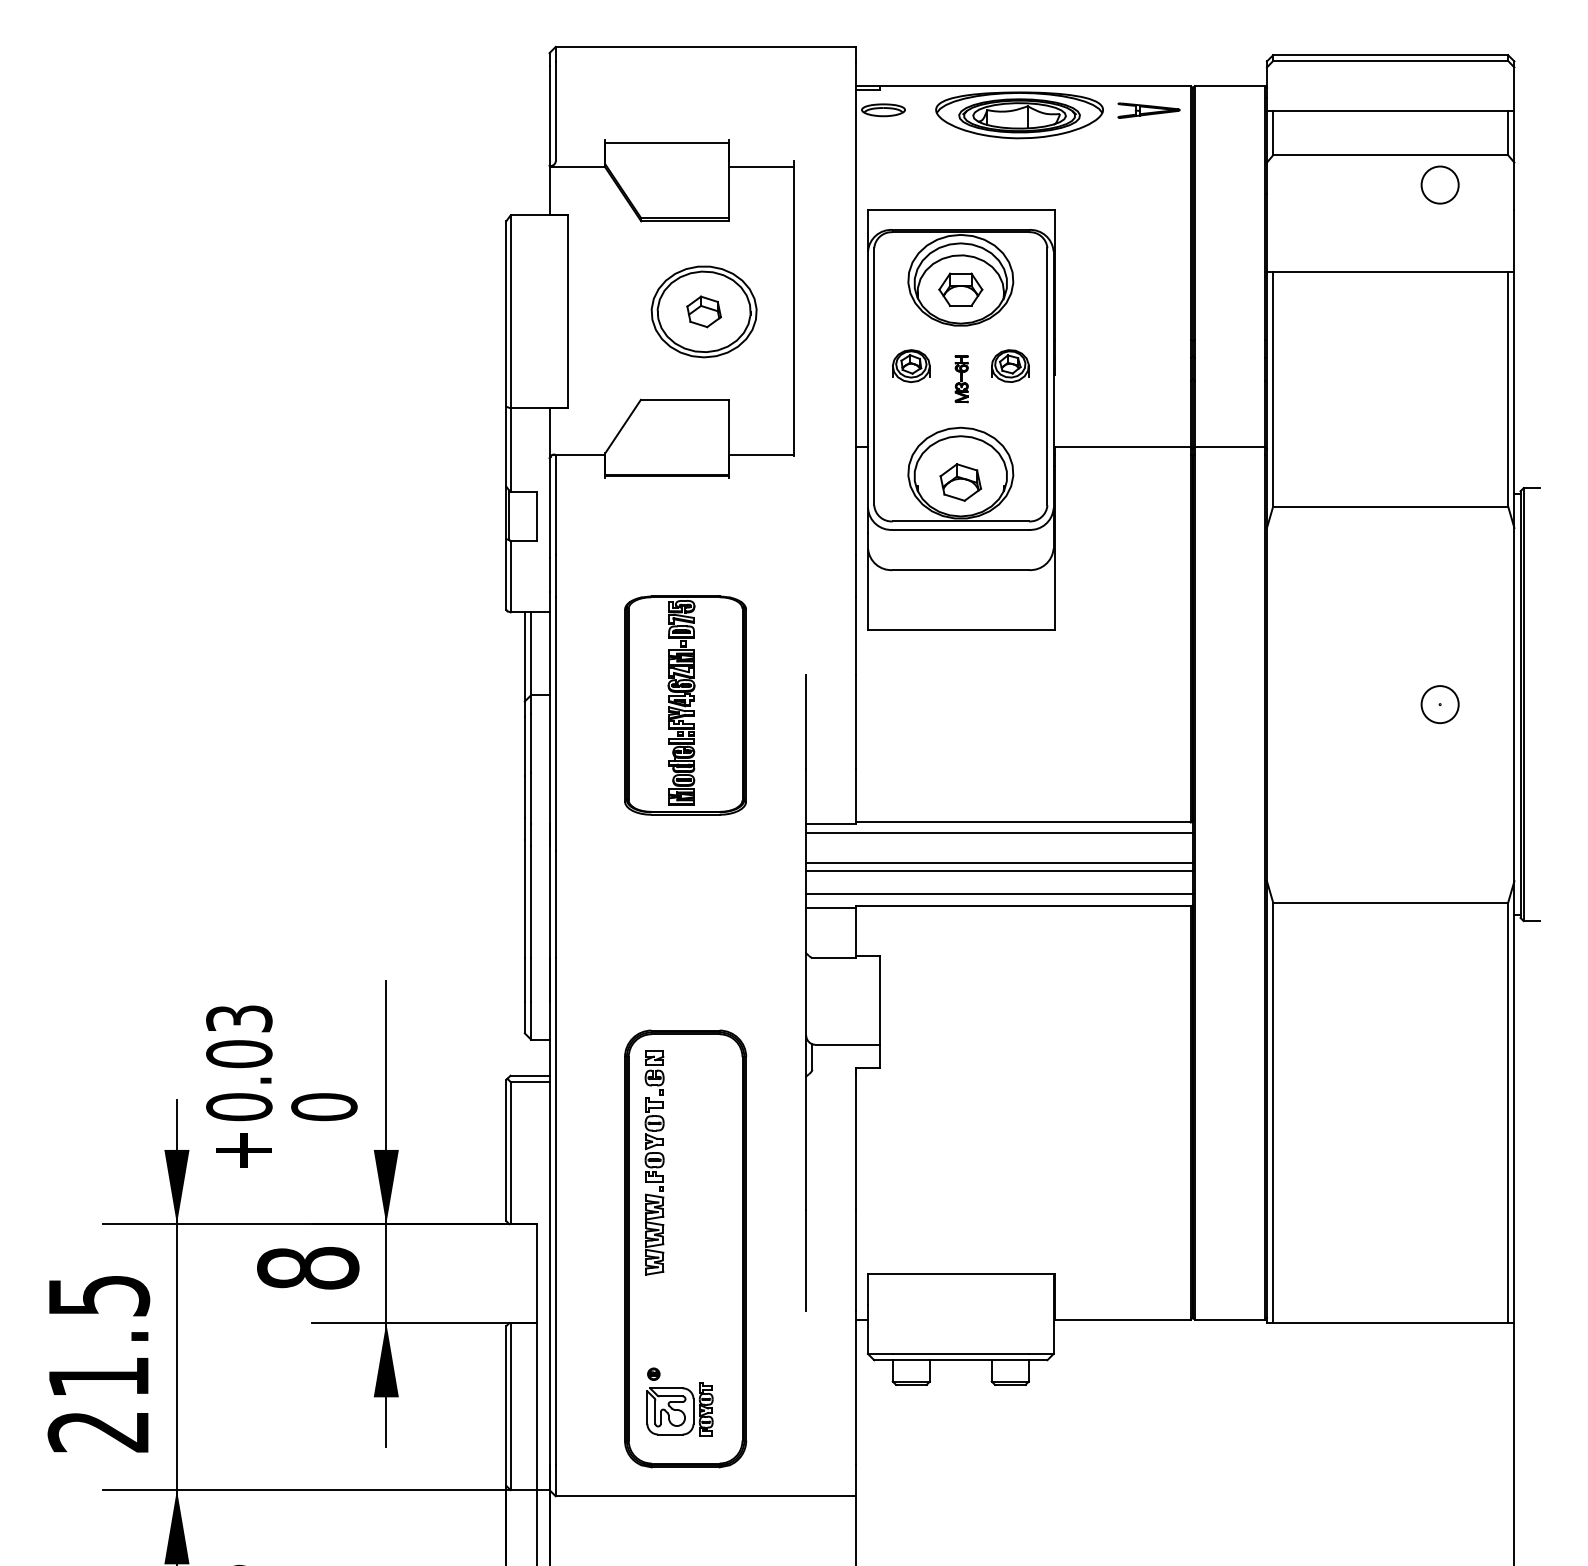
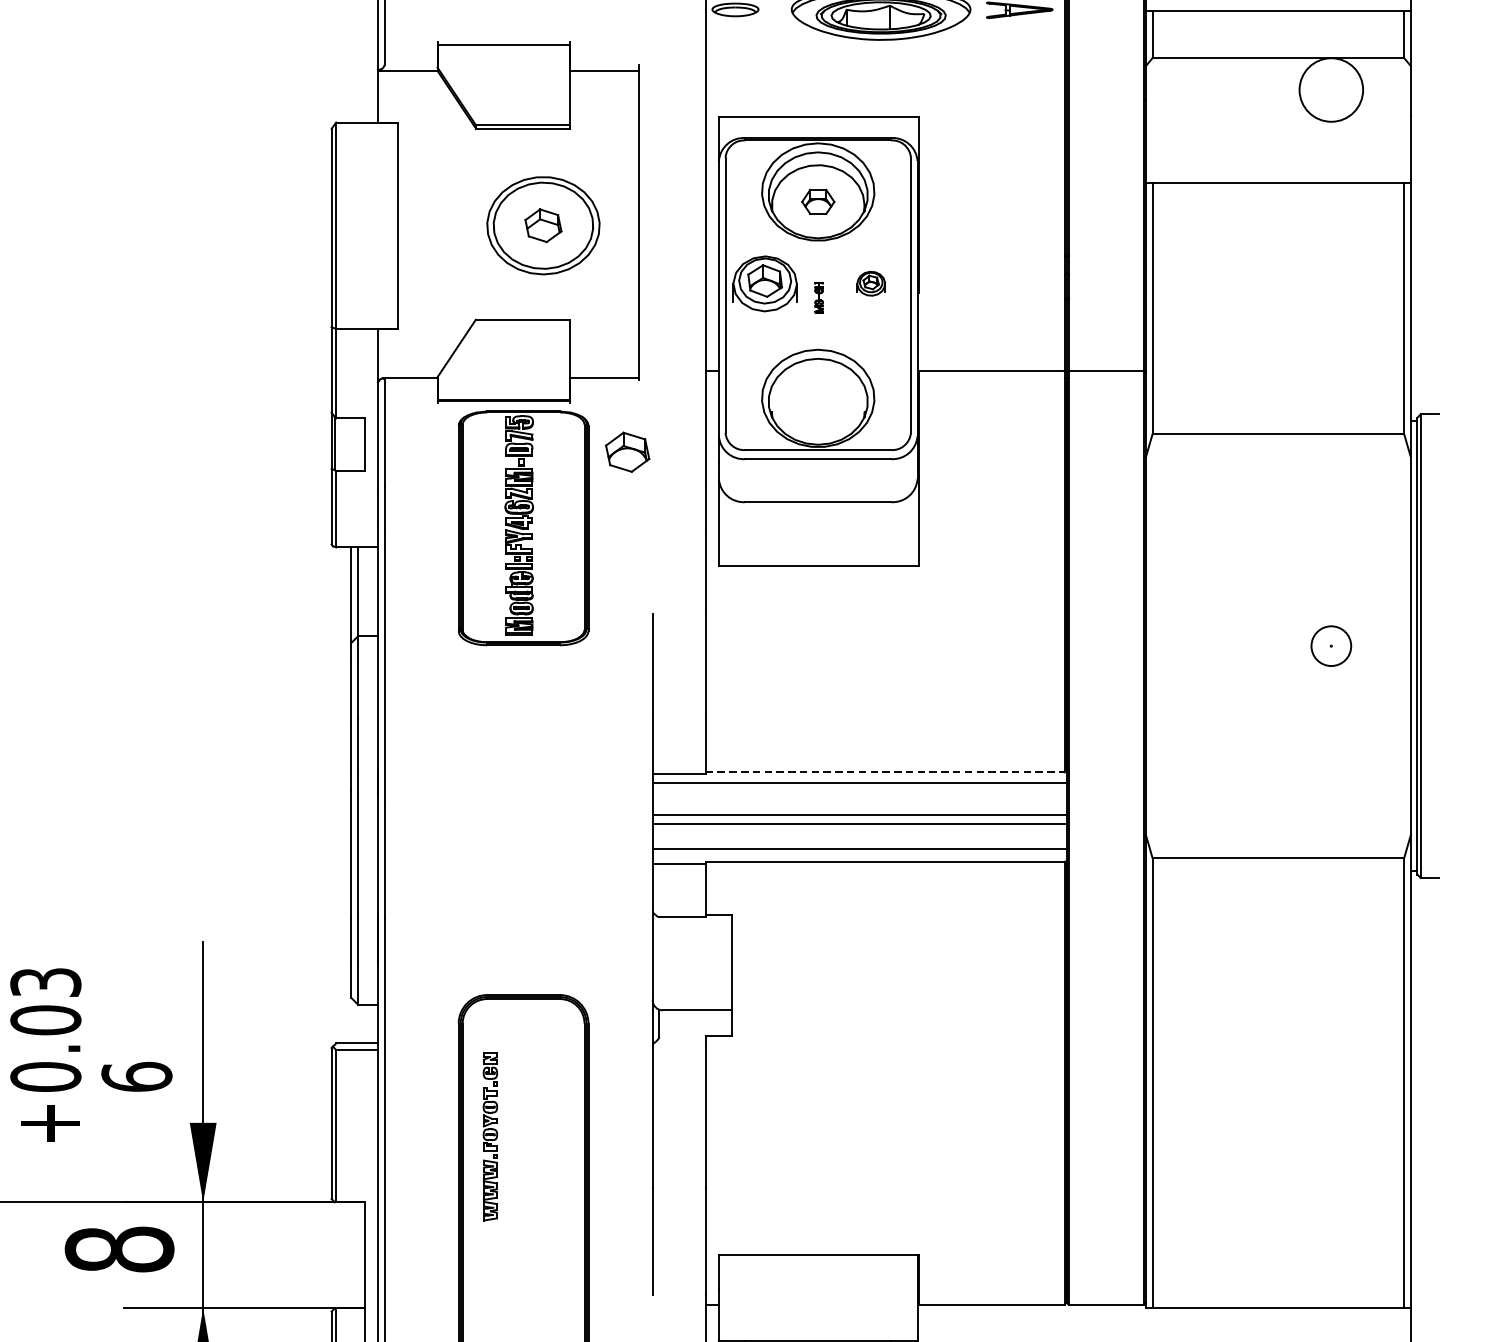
circle: (1439, 184) -> (1330, 89), size x1.6
part: (960, 289) -> (817, 201), size x0.7
part: (911, 365) -> (765, 283), size x1.6
part: (1010, 365) -> (871, 283), size x0.7
part: (961, 379) -> (818, 298), size x0.6
part: (960, 482) -> (627, 452), moved
part: (685, 705) -> (523, 528), moved
line: (1023, 822) -> (885, 772), solid -> dashed
text: (324, 1107) -> (137, 1077), 0 -> 6
part: (654, 1162) -> (490, 1136), size x0.7

